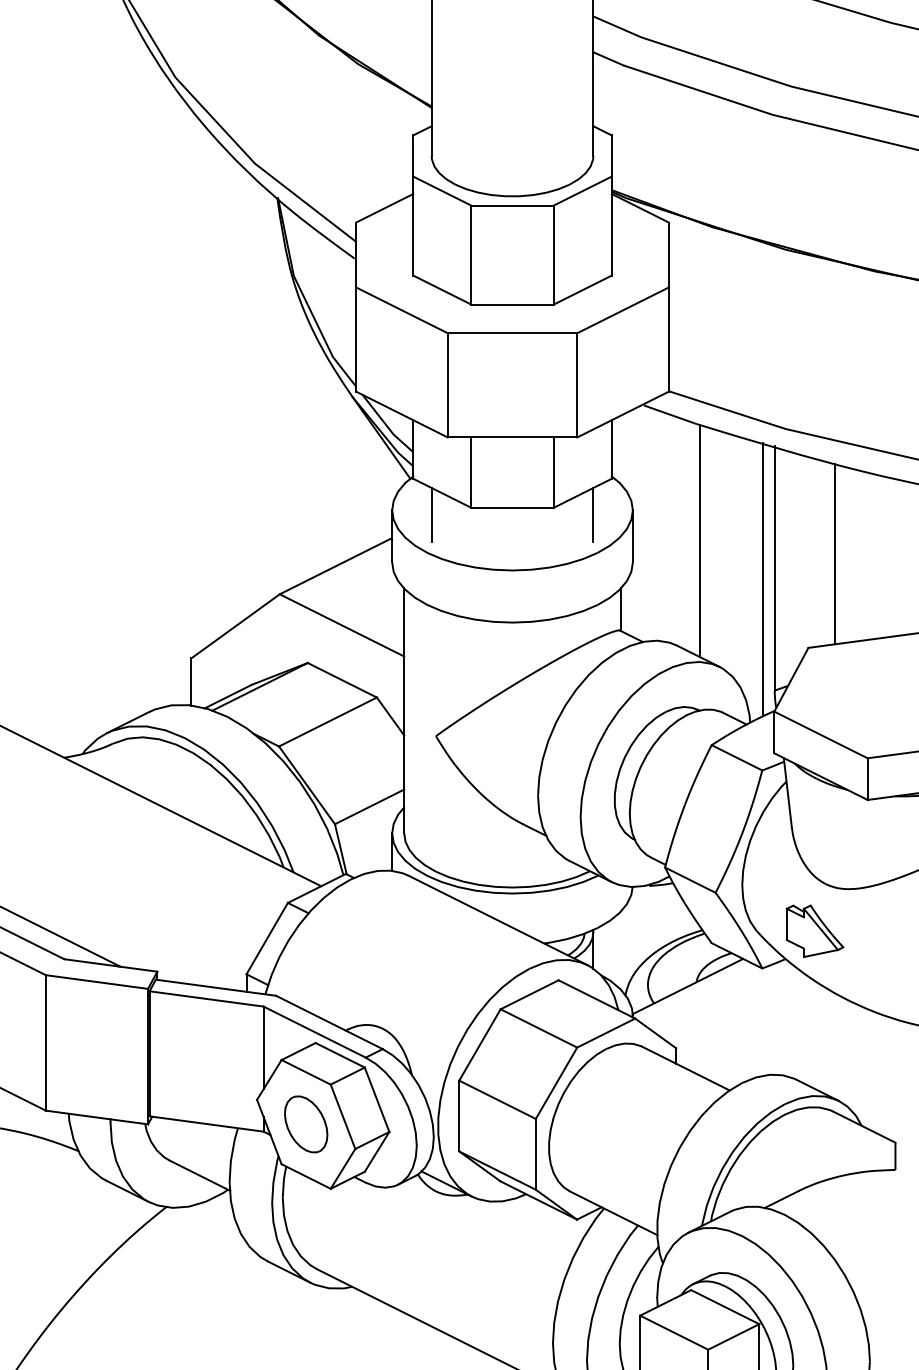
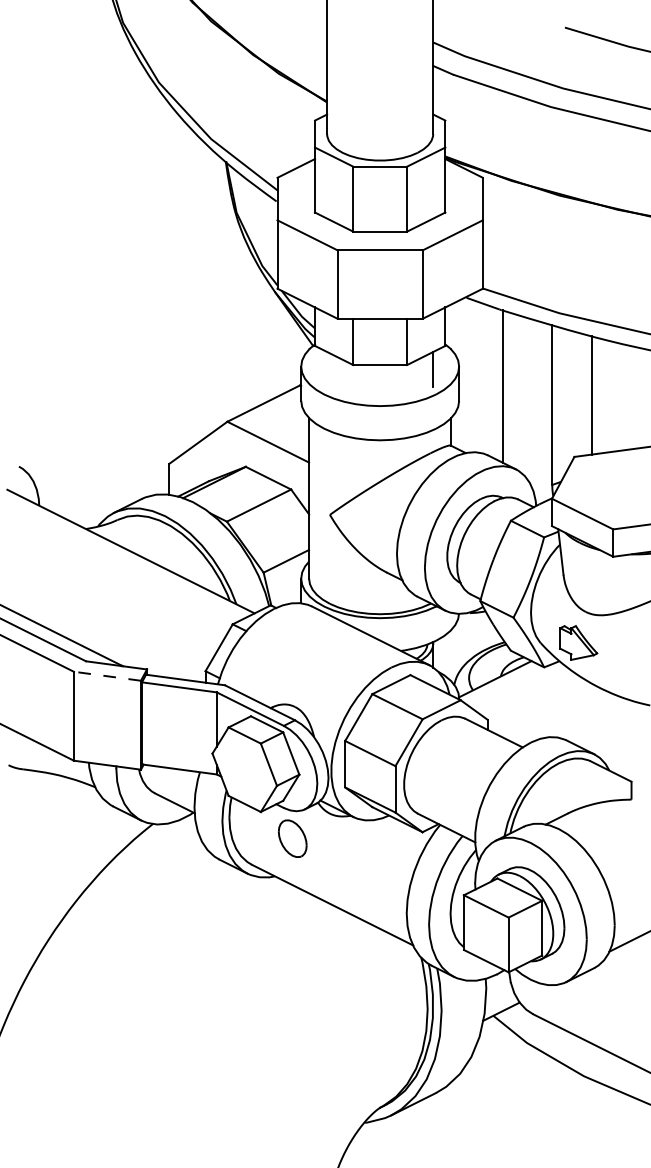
line: (432, 514) -> (327, 369), removed
line: (762, 578) -> (544, 411), removed
line: (97, 982) -> (107, 676), solid -> dashed
part: (305, 1124) -> (292, 838), moved

